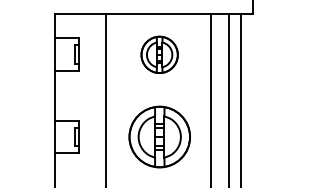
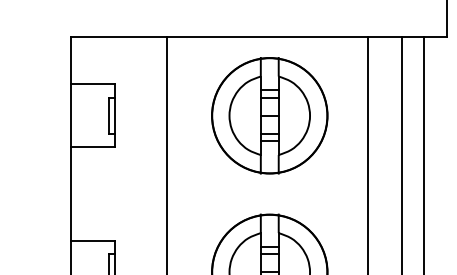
part: (159, 54) -> (269, 115), size x1.67

